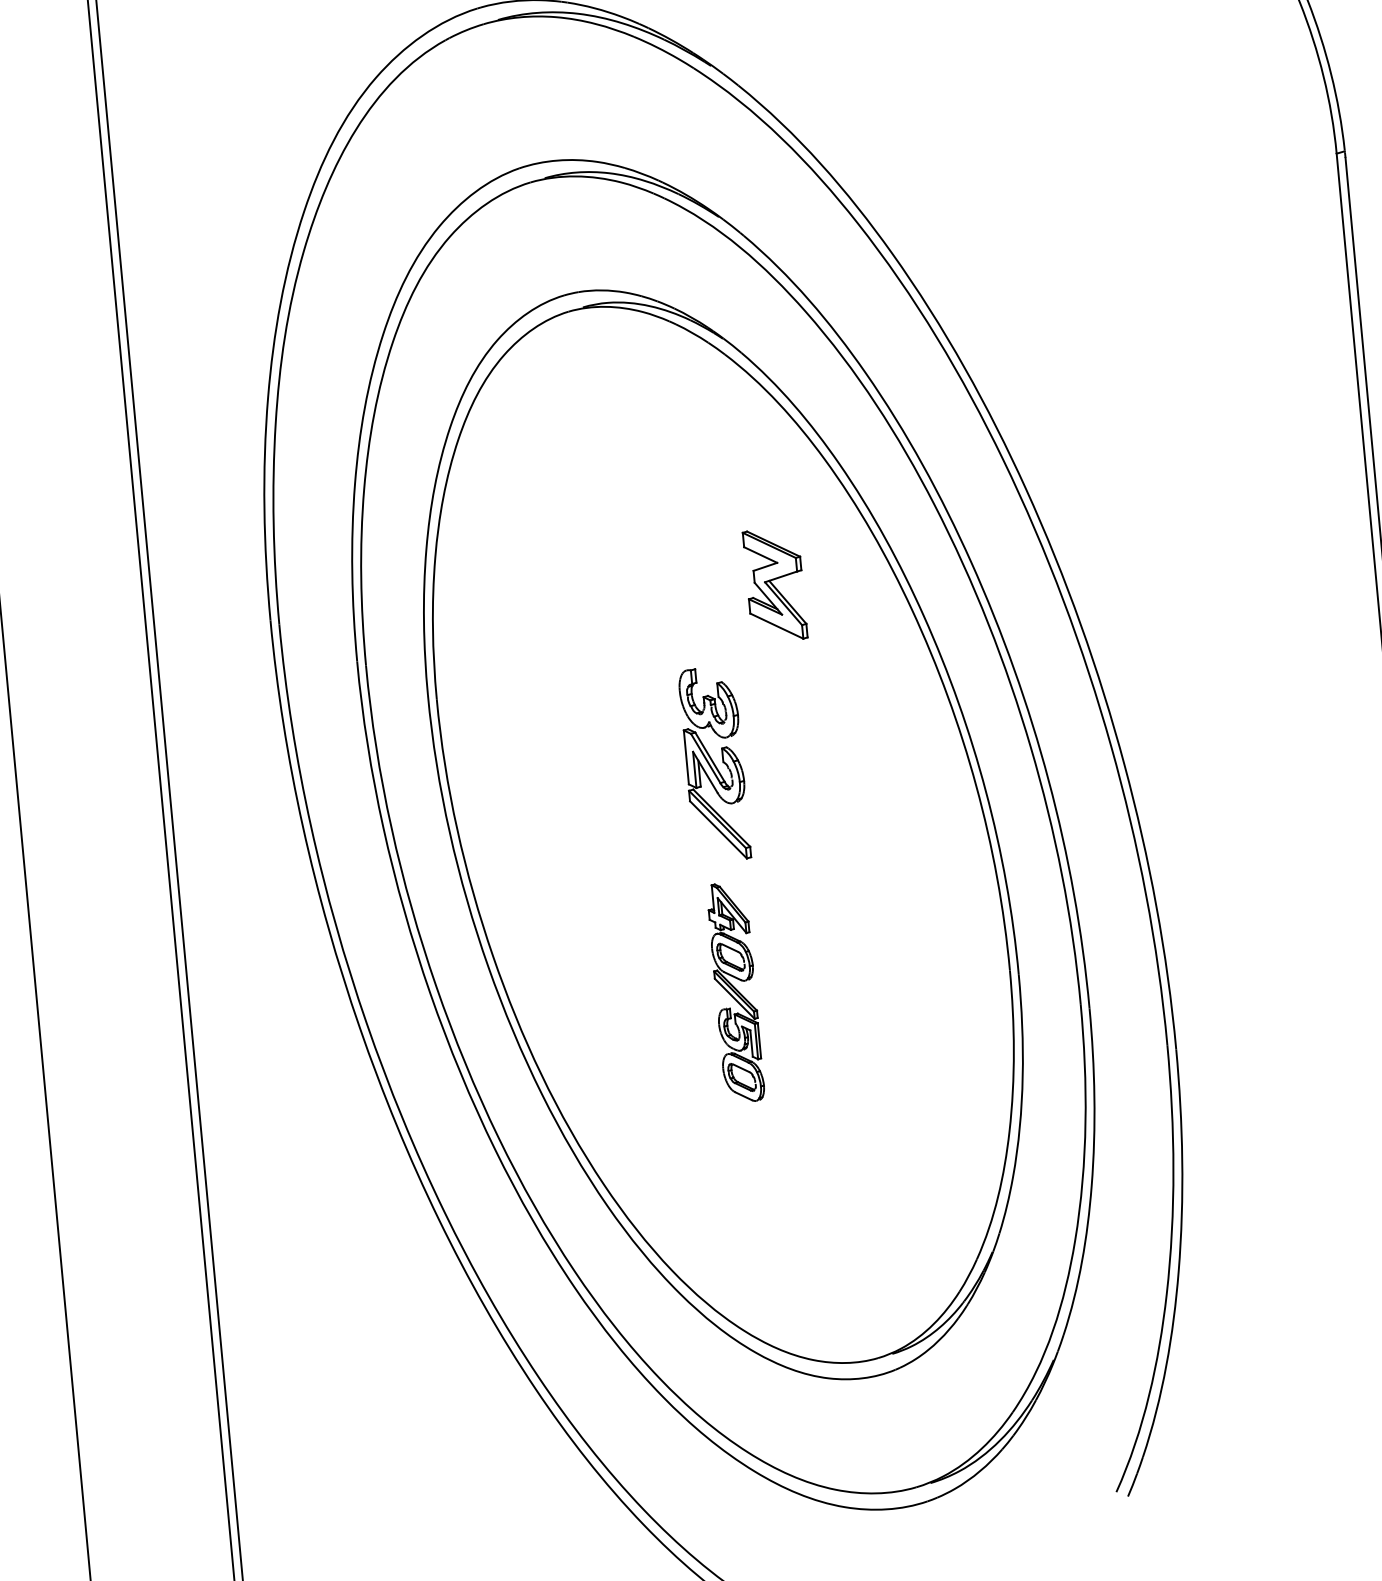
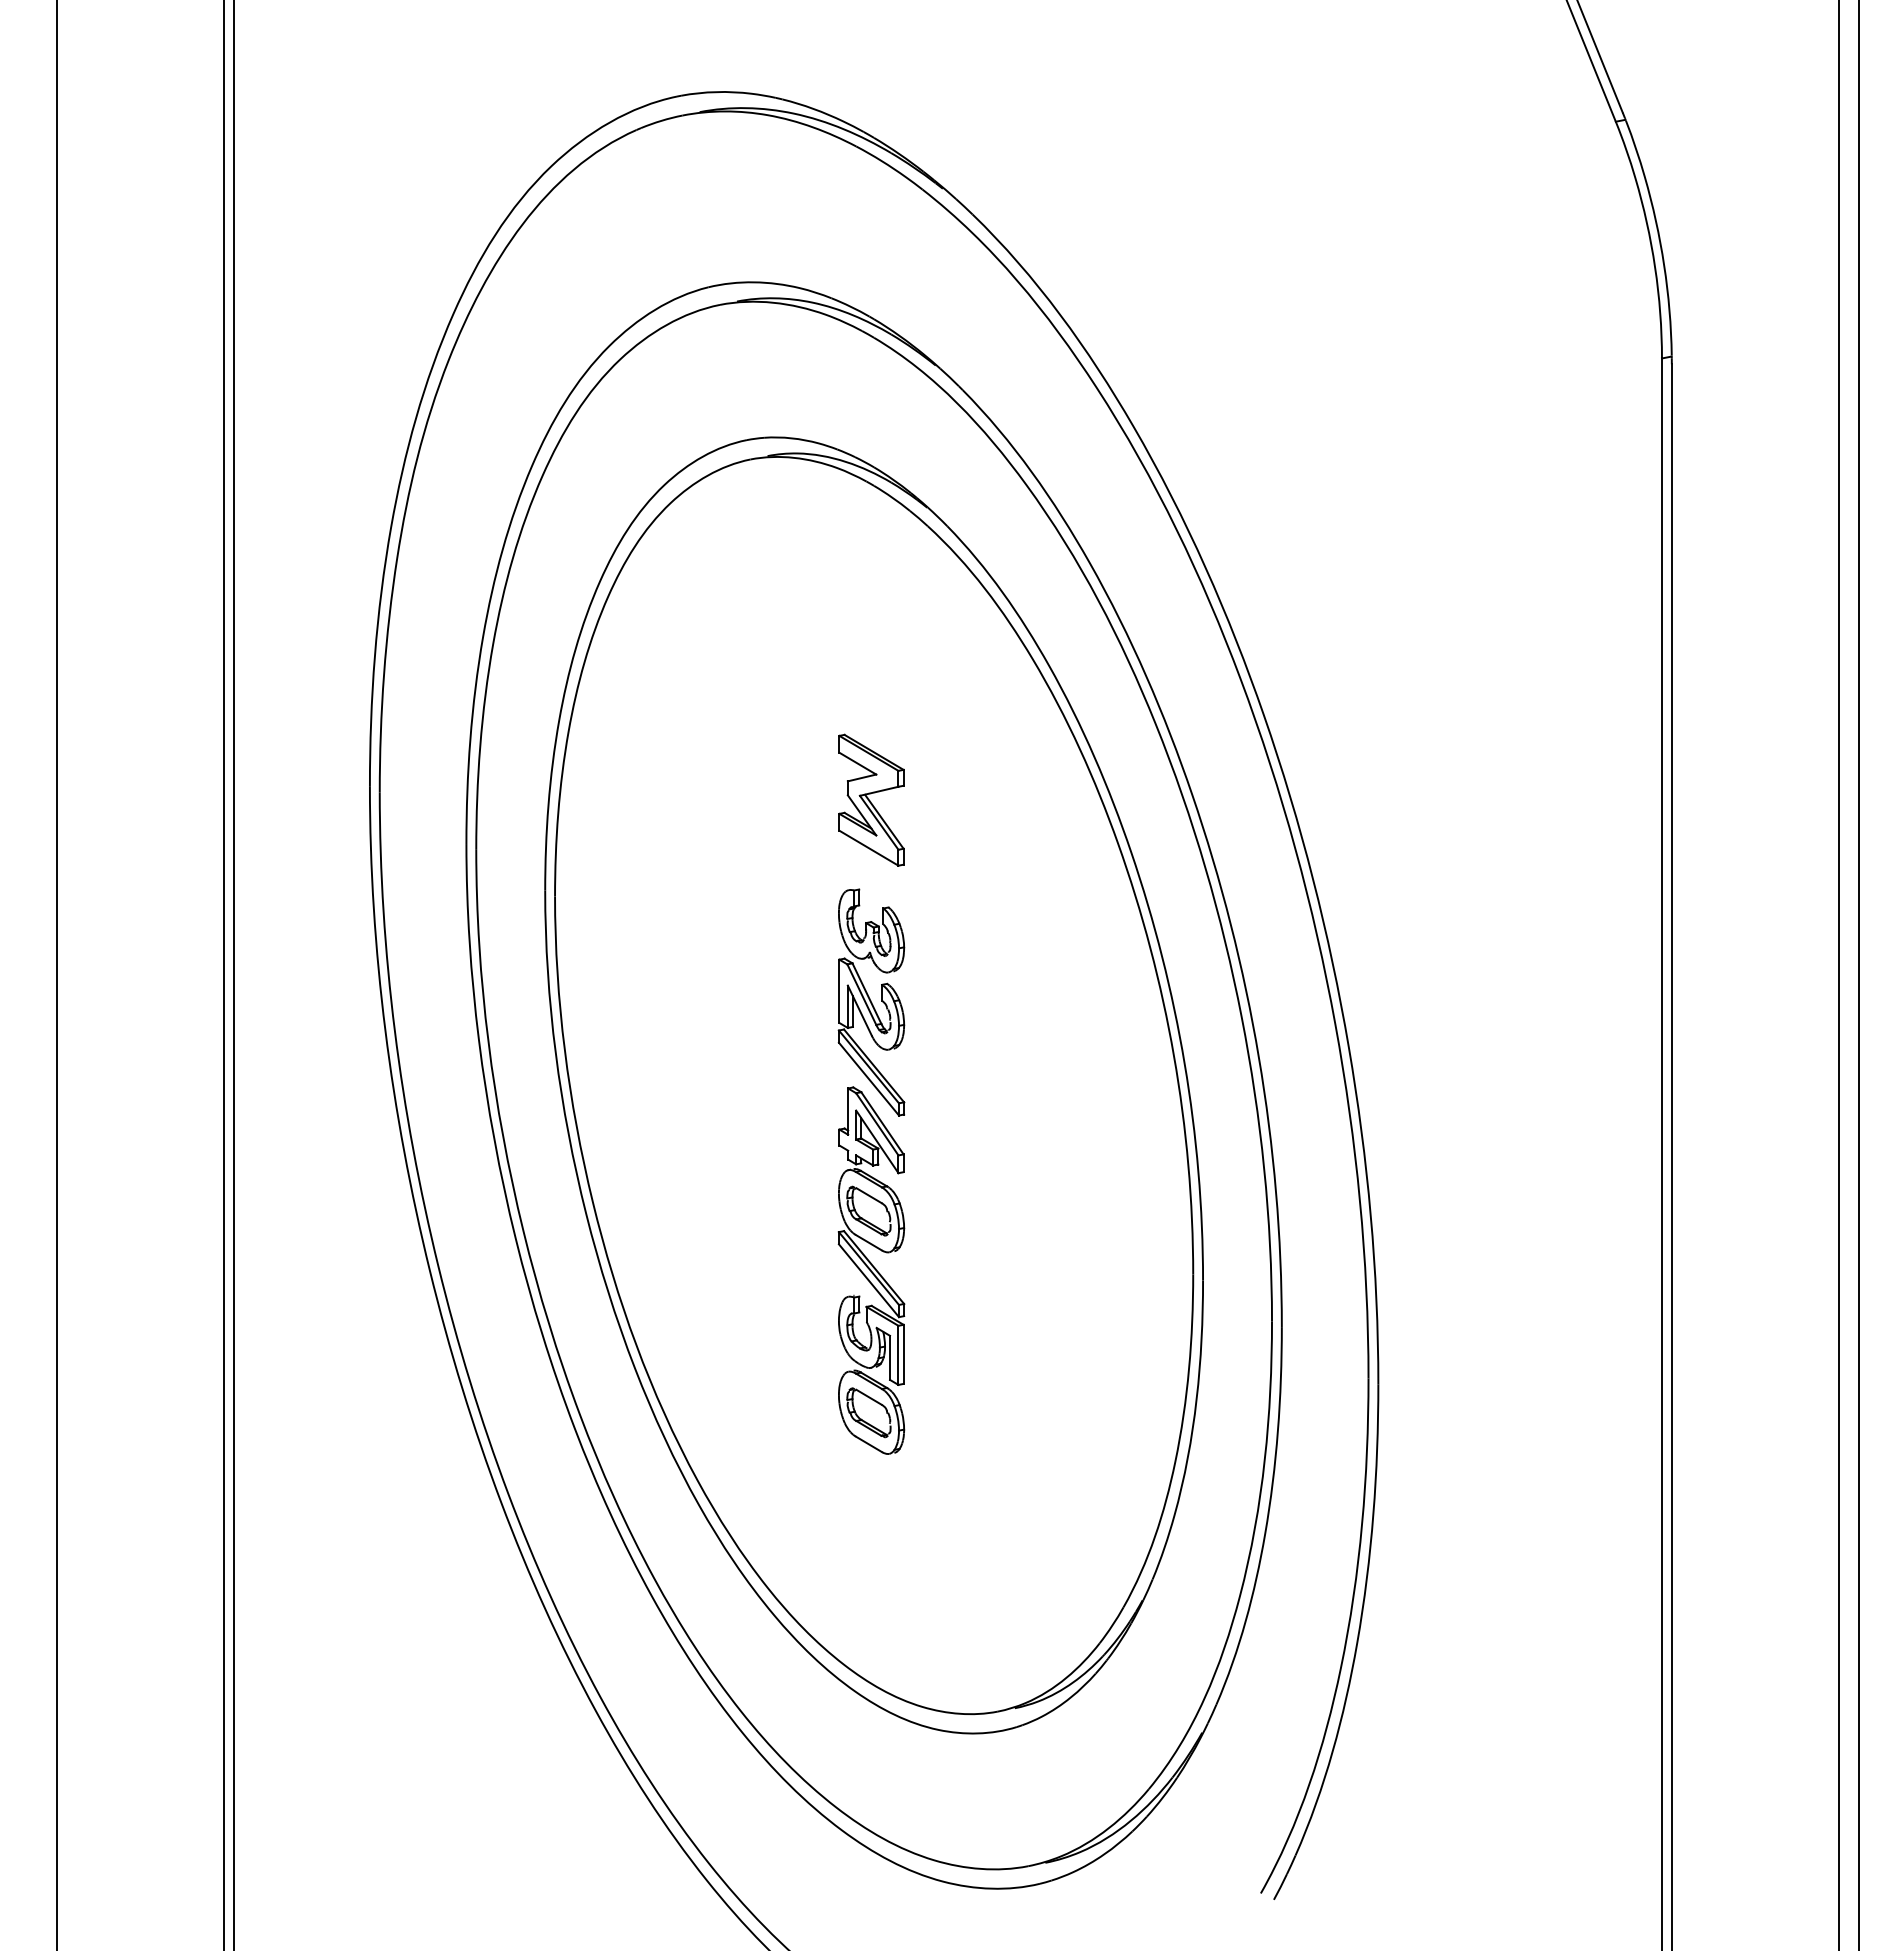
part: (775, 584) -> (871, 799), moved
part: (735, 992) -> (871, 1270), size x1.43

